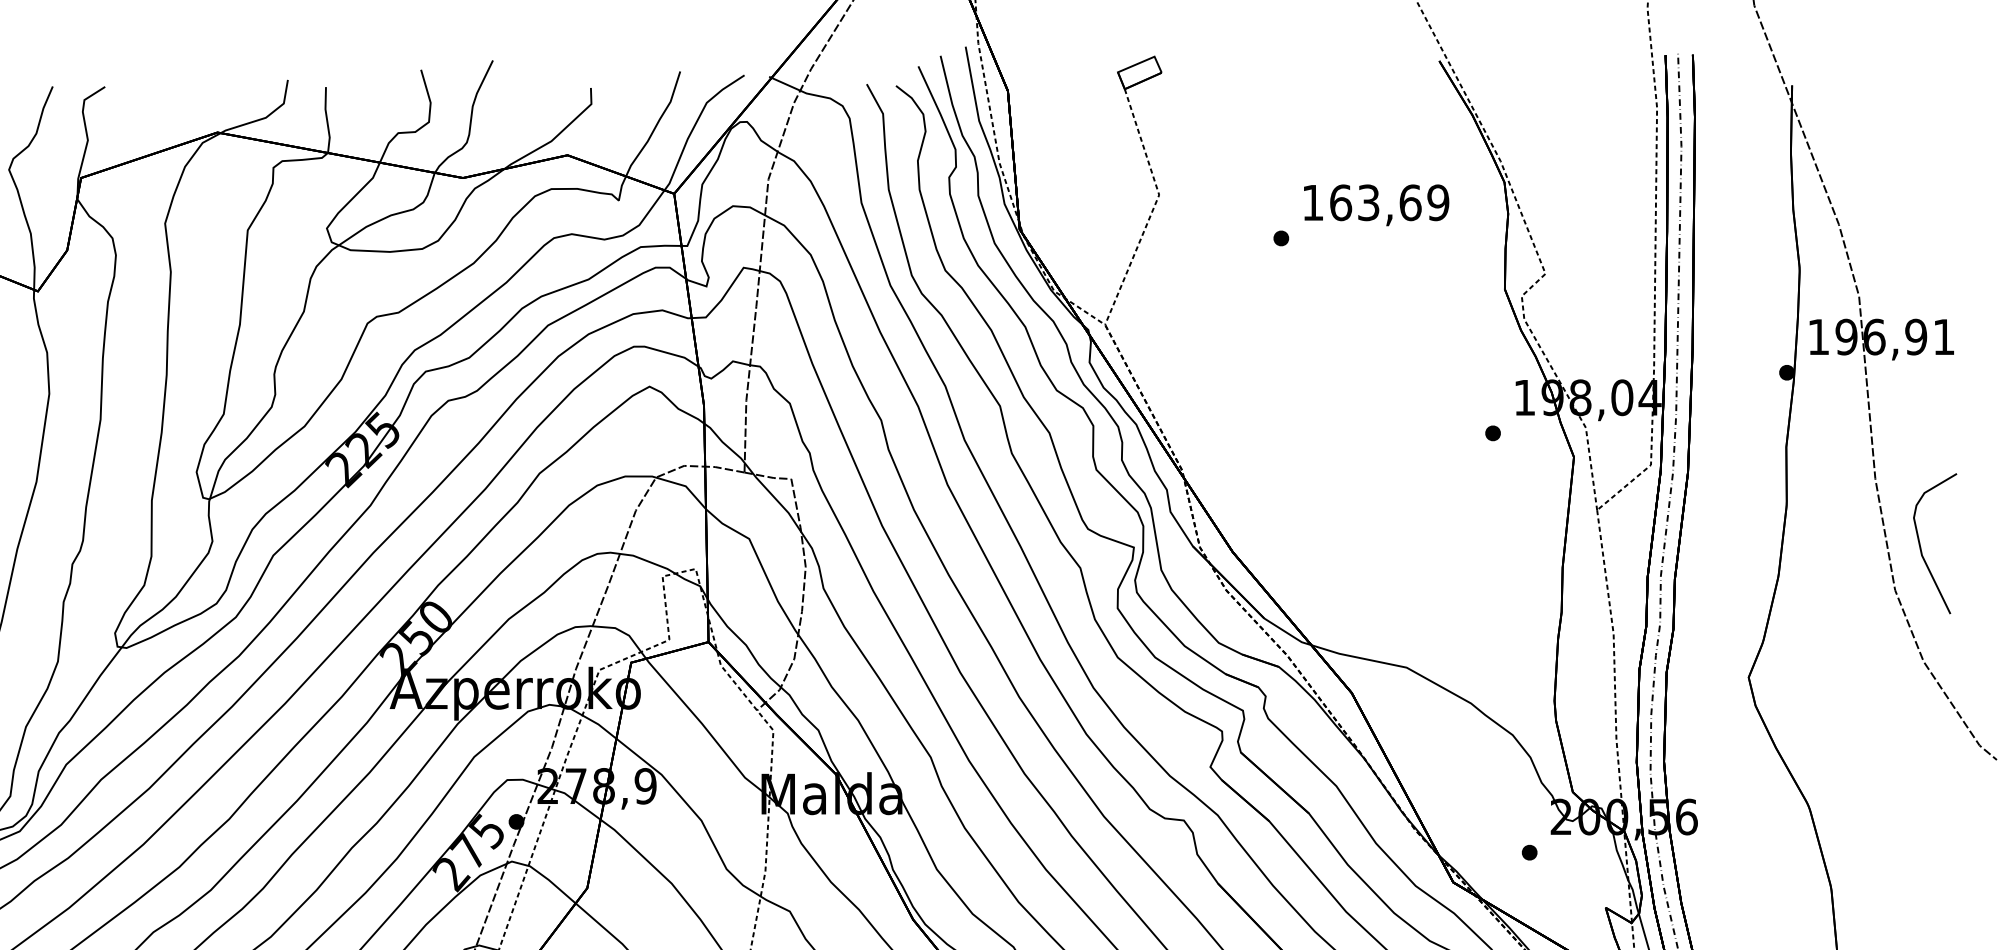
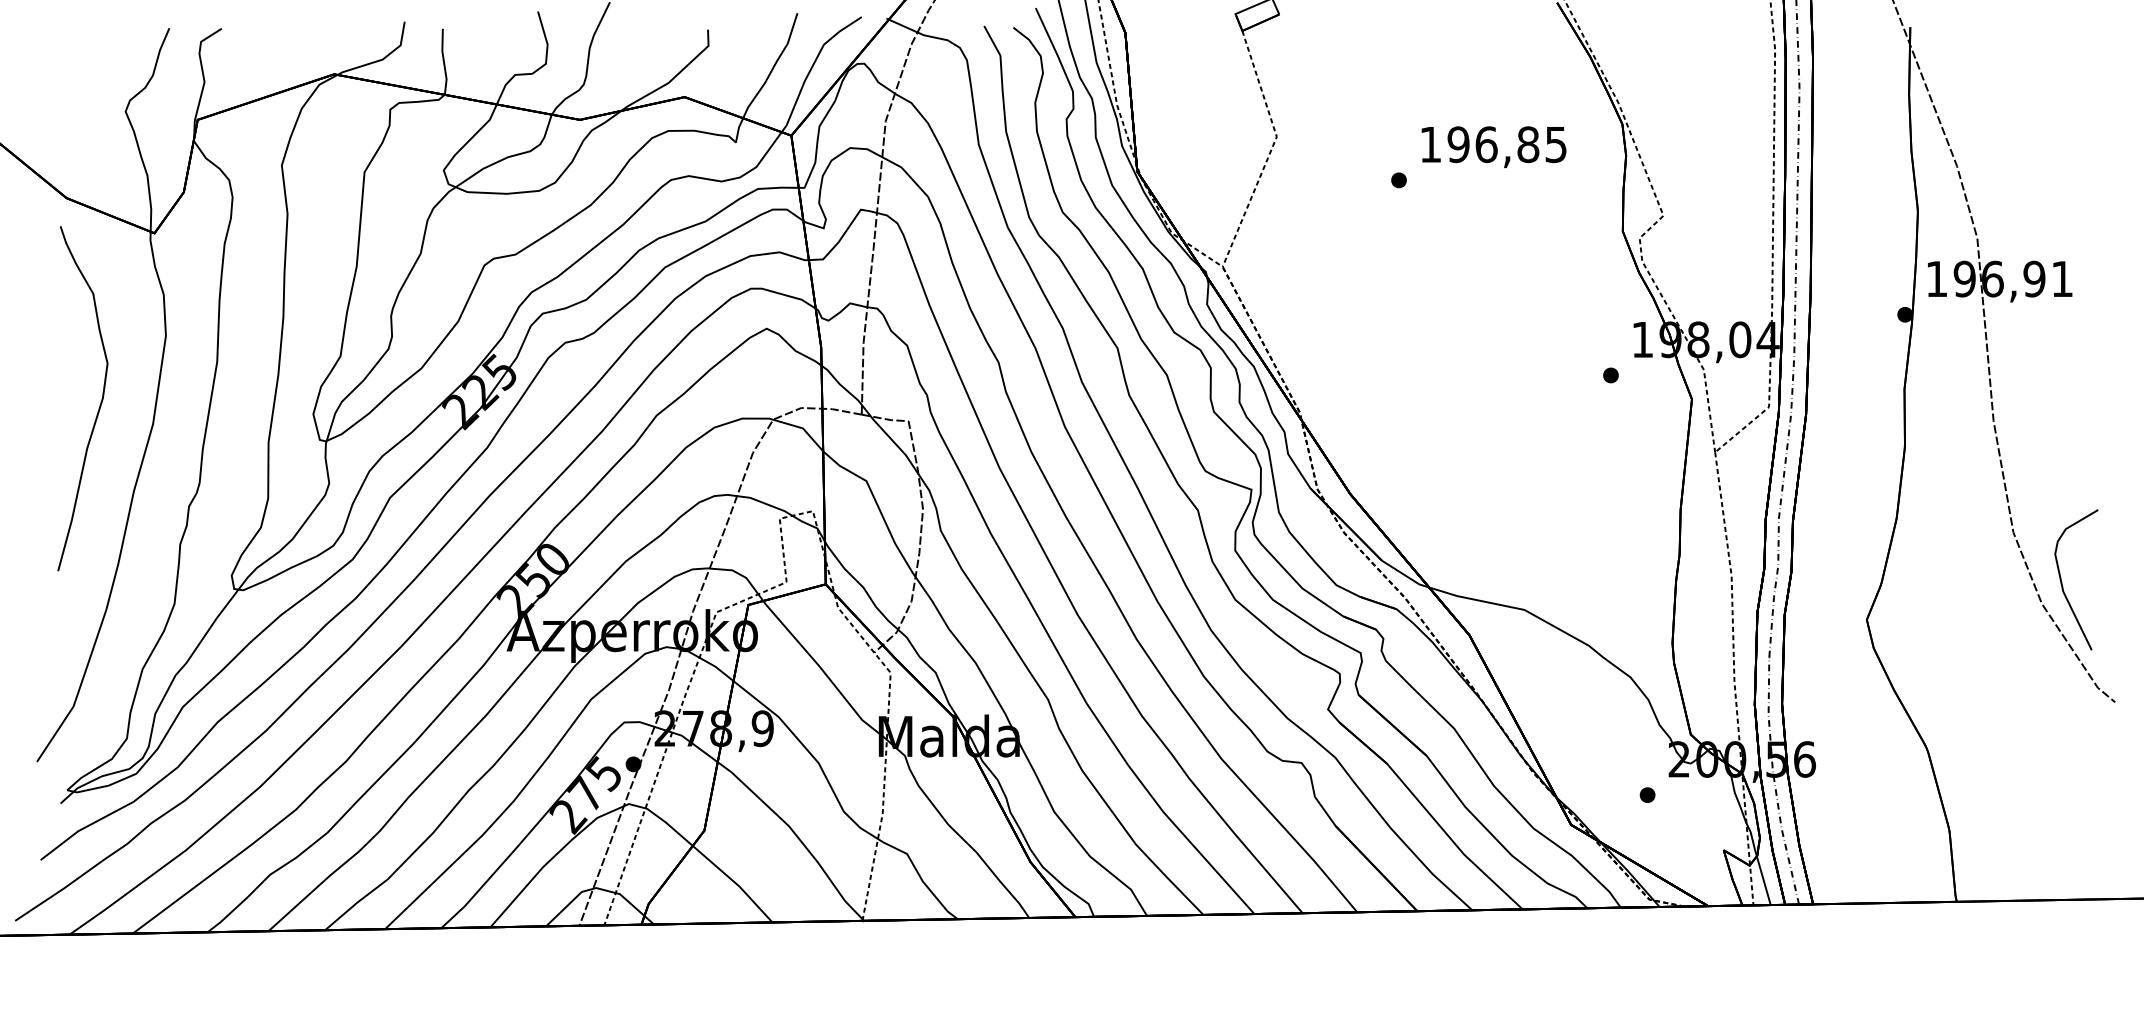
text: (1389, 202) -> (1507, 144), 163,69 -> 196,85
curve: (1921, 546) -> (2062, 582), moved

